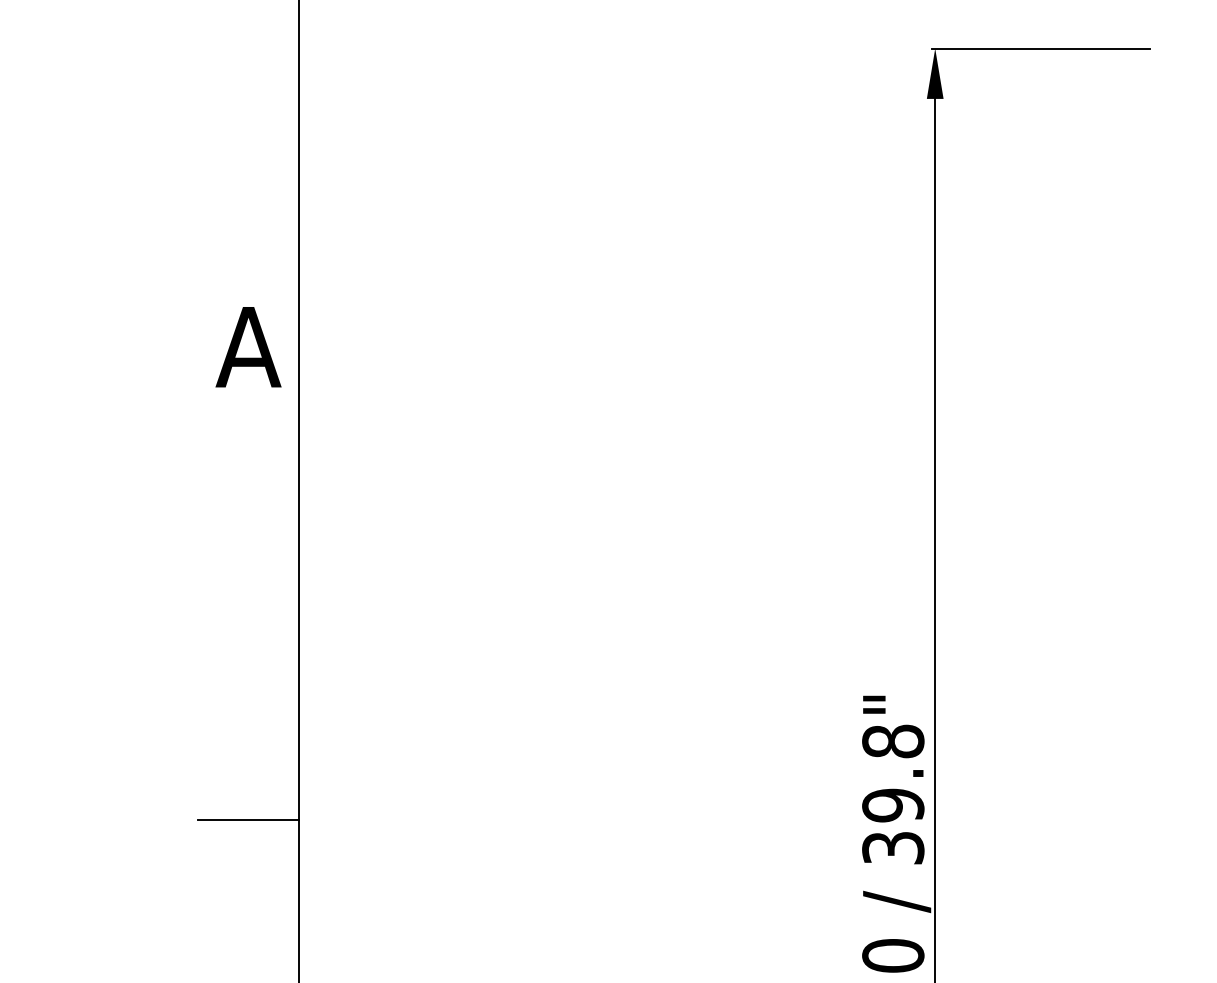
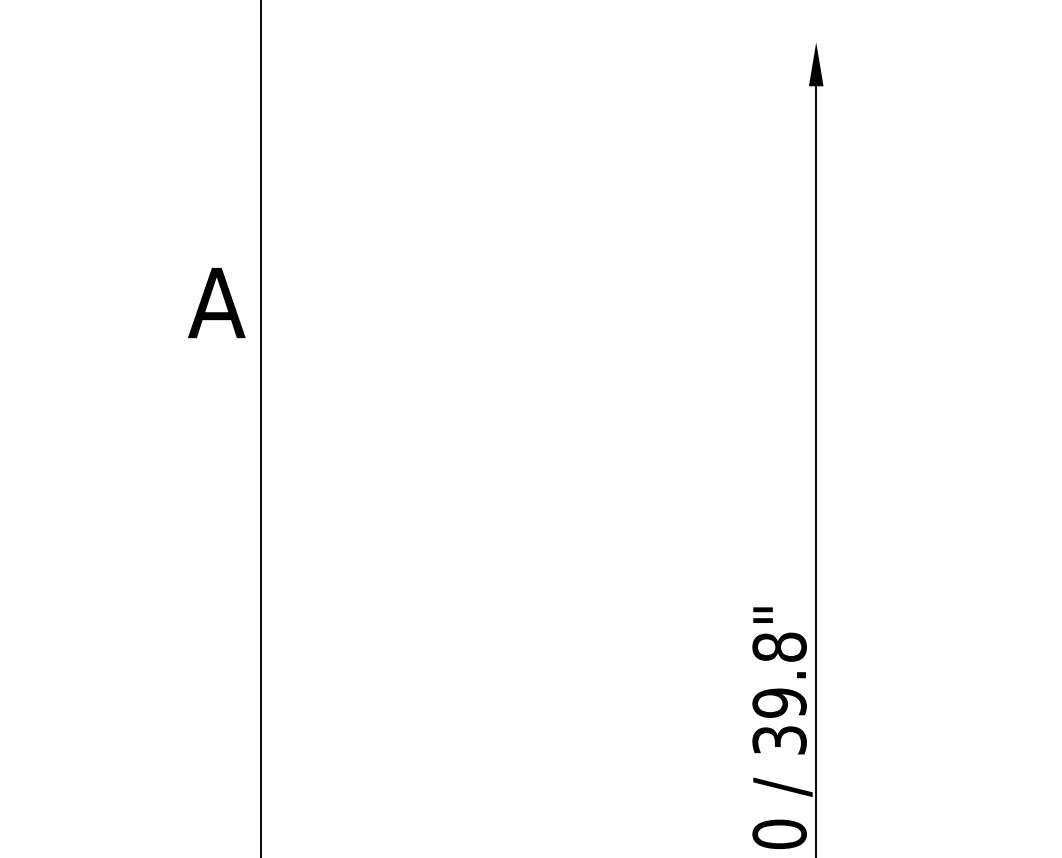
line: (1039, 48) -> (907, 42), removed
line: (248, 819) -> (216, 715), removed

